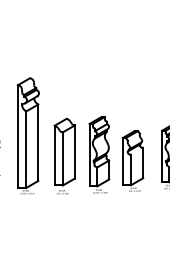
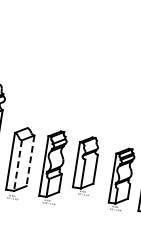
line: (74, 151) -> (30, 160), solid -> dashed
line: (62, 158) -> (17, 165), solid -> dashed
part: (132, 160) -> (85, 165), moved

